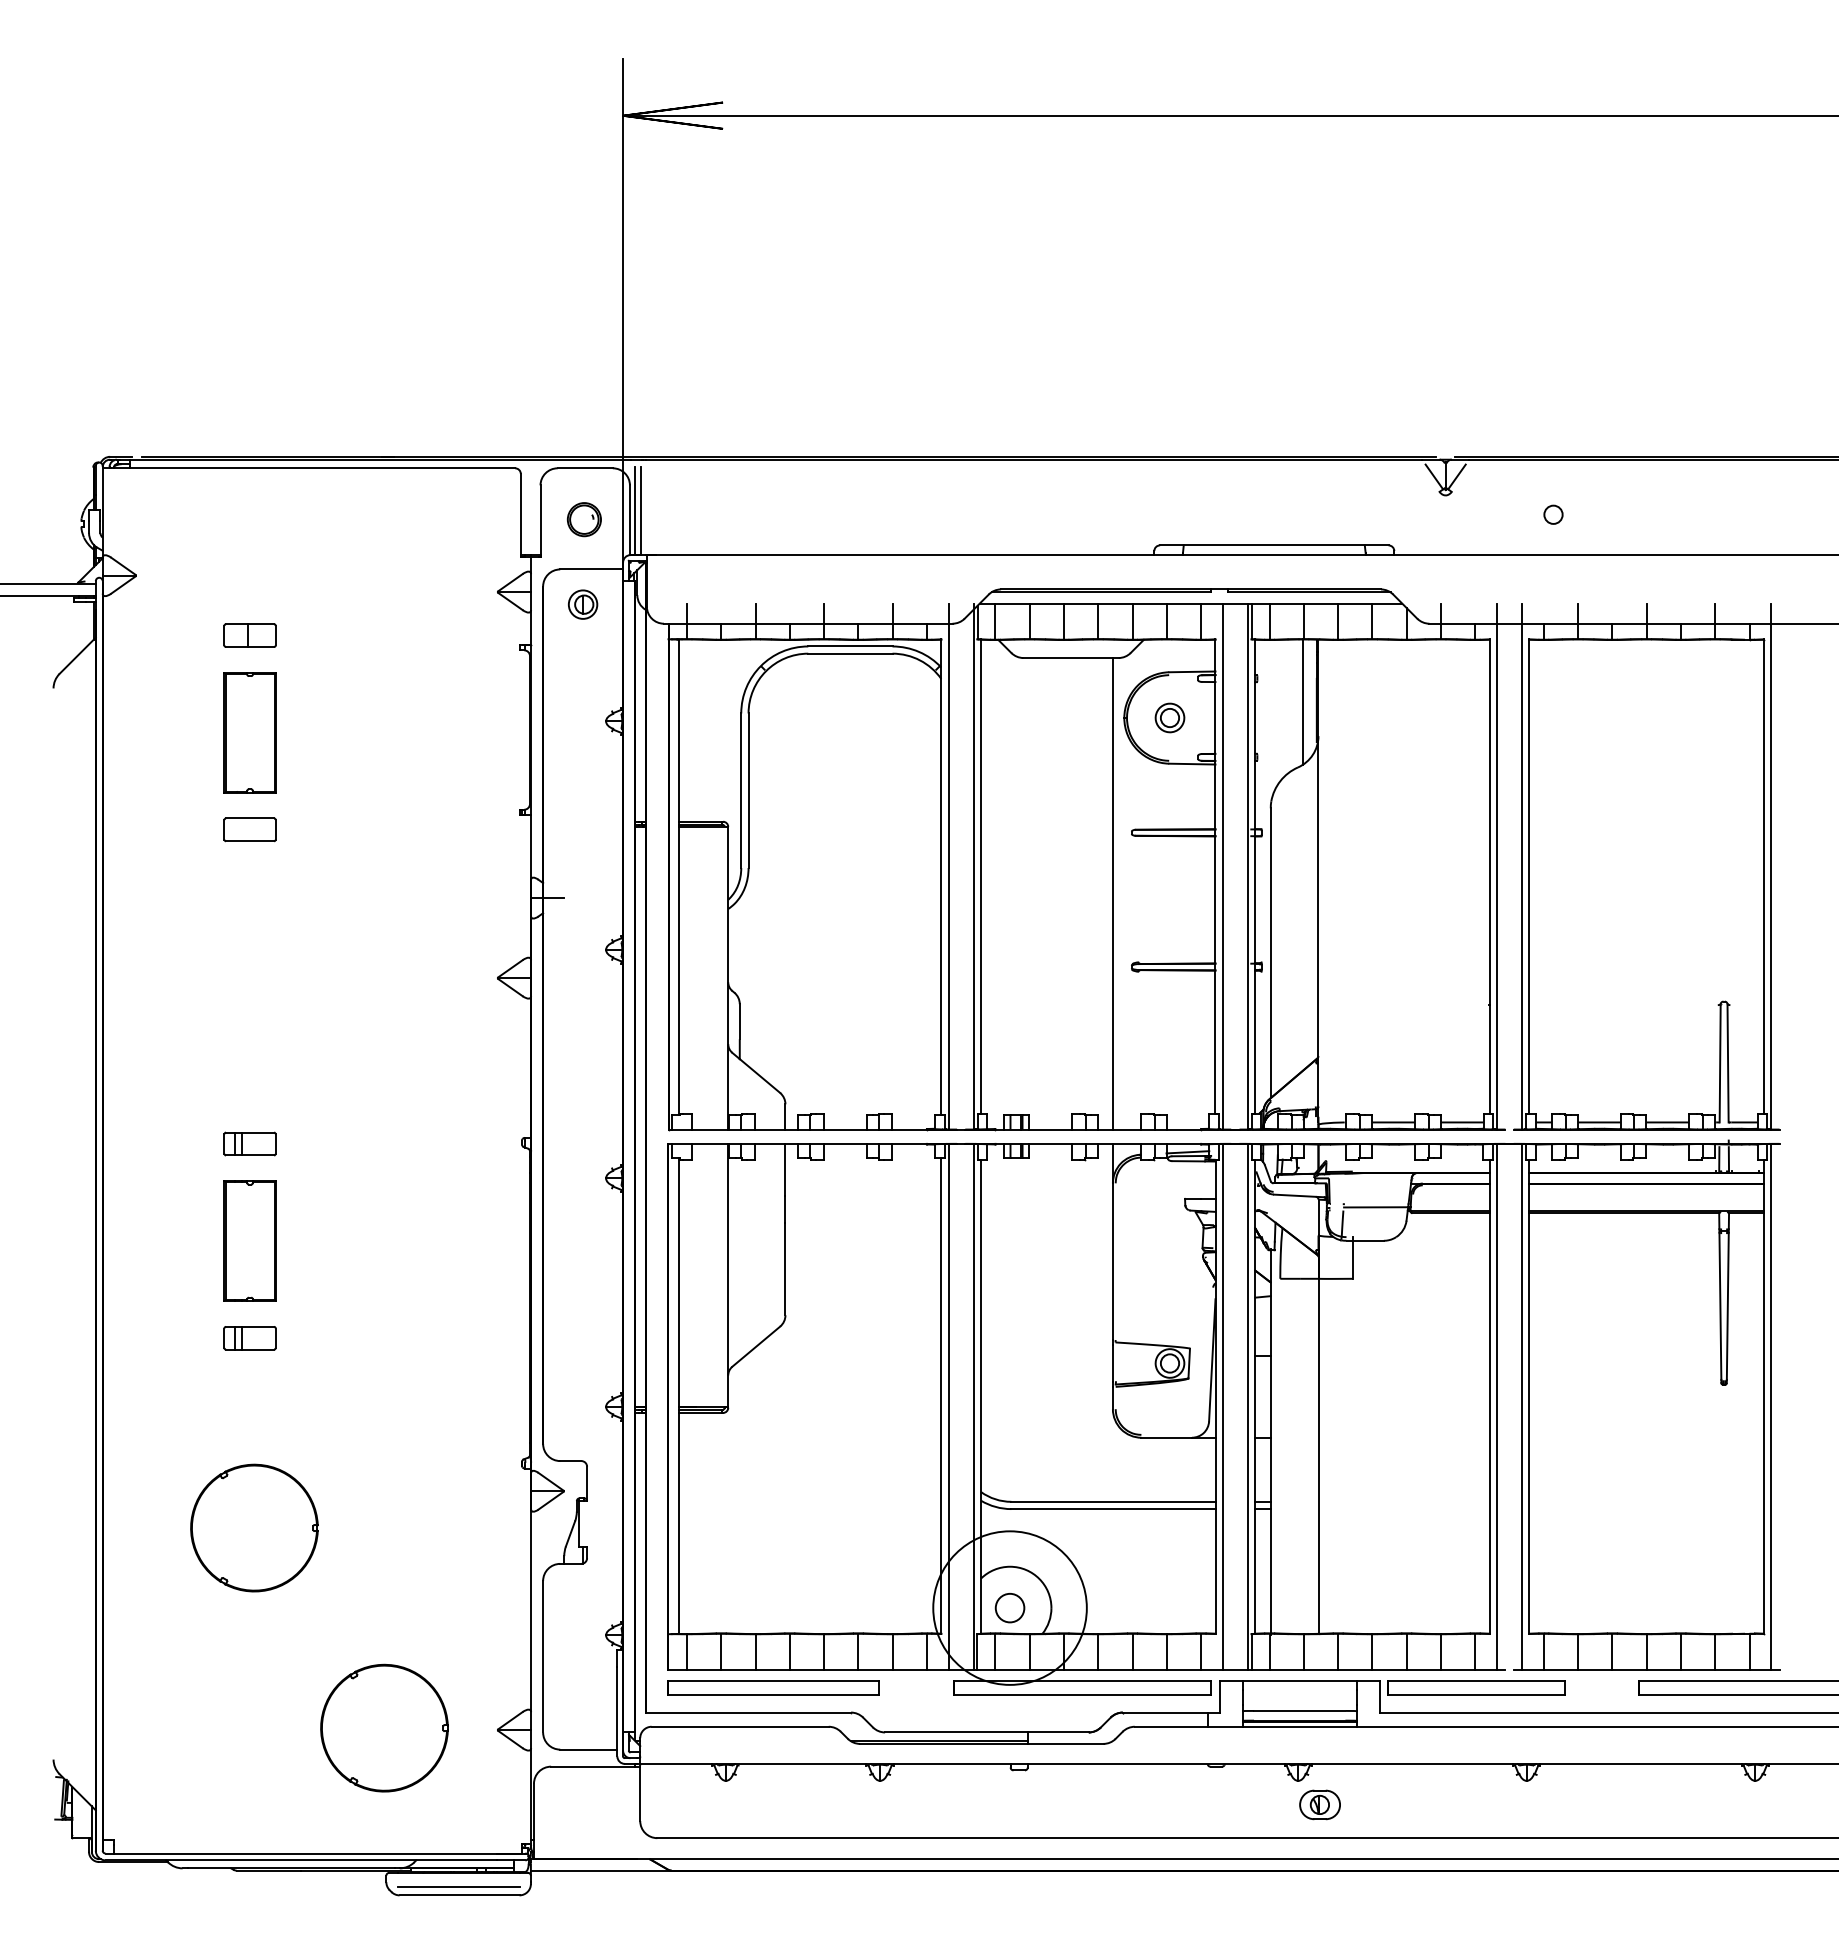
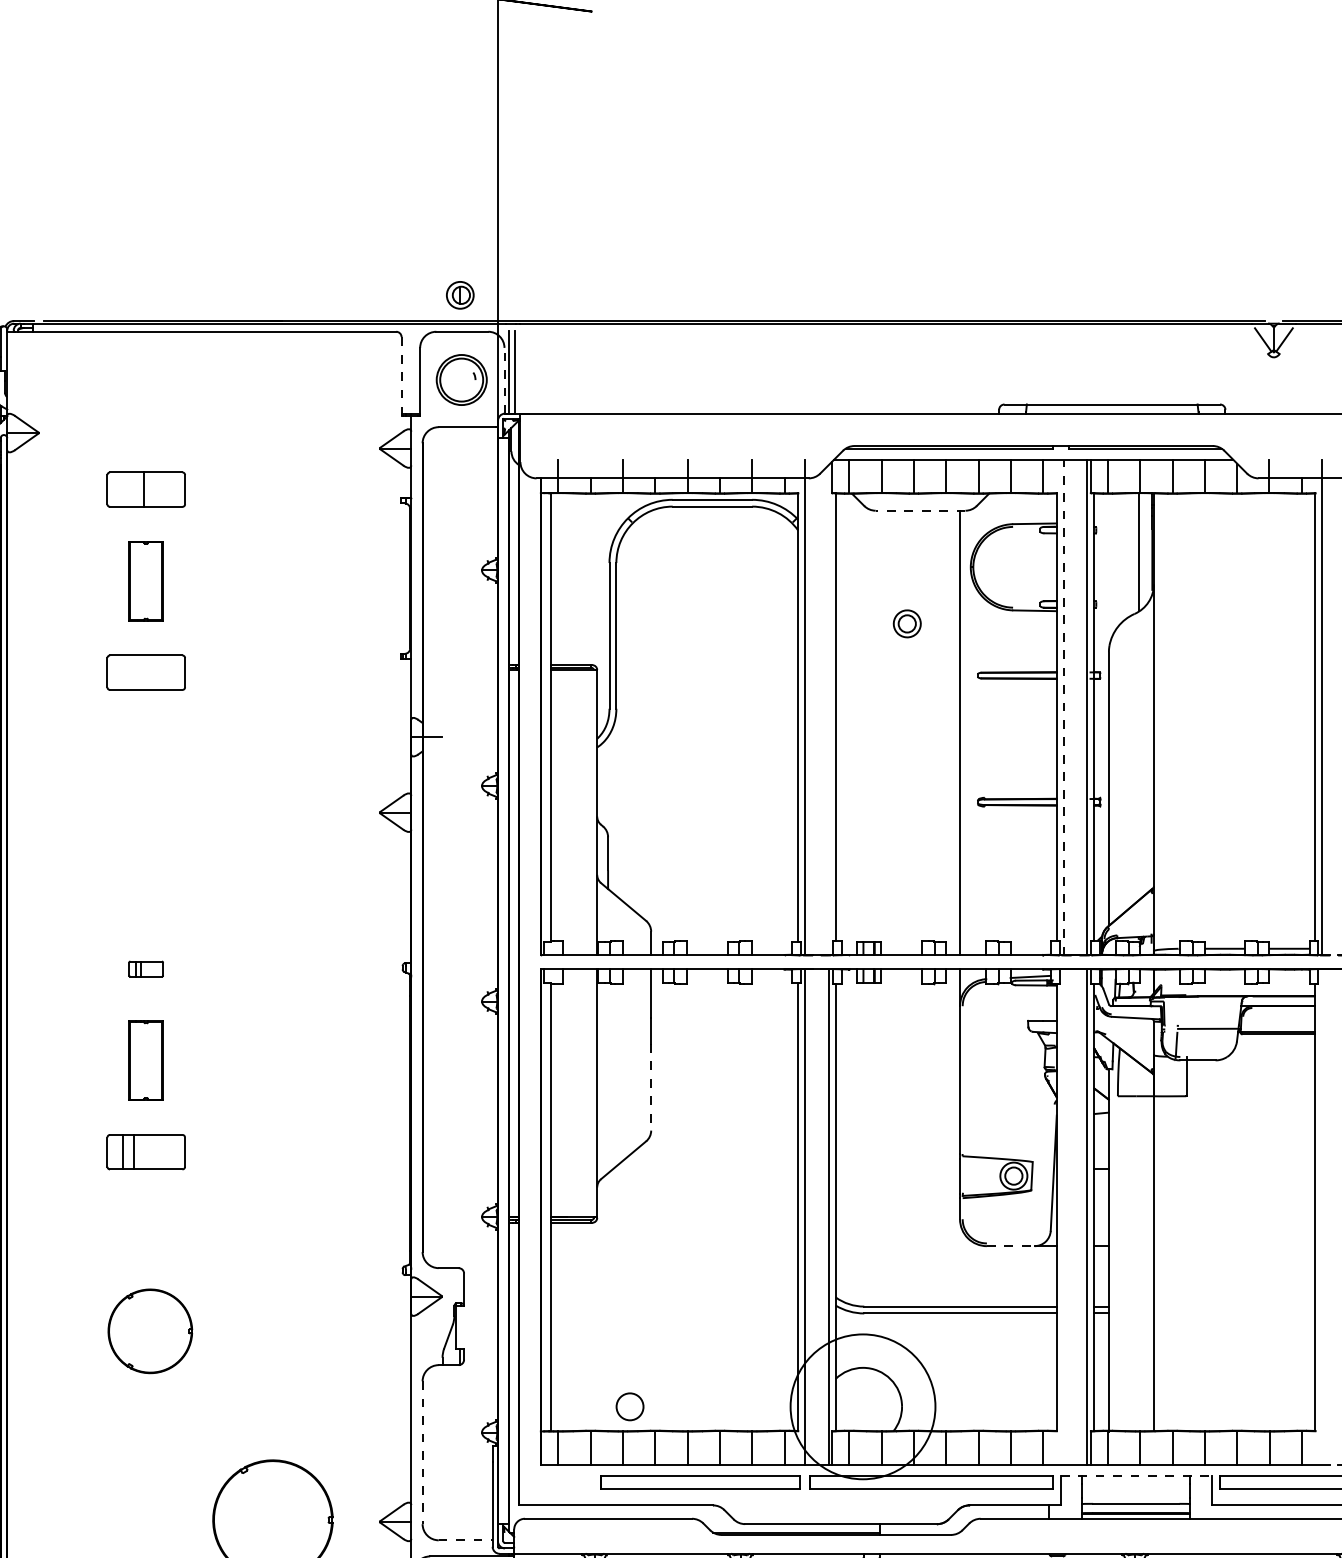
line: (520, 515) -> (401, 376), solid -> dashed
part: (583, 519) -> (460, 380), size x1.6
line: (629, 520) -> (504, 381), solid -> dashed
part: (583, 604) -> (460, 295), moved
part: (249, 635) -> (145, 489), size x1.6
line: (1071, 658) -> (920, 511), solid -> dashed
part: (1169, 717) -> (906, 623), moved
part: (249, 732) -> (145, 580), size x0.7
part: (249, 829) -> (145, 672), size x1.6
line: (973, 866) -> (828, 707), removed
line: (1222, 866) -> (1063, 707), solid -> dashed
part: (249, 1143) -> (145, 968), size x0.7
part: (249, 1240) -> (145, 1060), size x0.7
line: (785, 1269) -> (651, 1087), solid -> dashed
part: (249, 1338) -> (145, 1152), size x1.6
line: (1222, 1406) -> (1063, 1216), removed
line: (1497, 1406) -> (1322, 1216), removed
line: (1167, 1437) -> (1011, 1245), solid -> dashed
part: (254, 1527) -> (150, 1330), size x0.7
circle: (1009, 1608) -> (629, 1407), moved
line: (543, 1656) -> (422, 1452), solid -> dashed
line: (1299, 1681) -> (1136, 1476), solid -> dashed
part: (773, 1687) -> (700, 1481), moved
line: (588, 1749) -> (465, 1540), solid -> dashed

